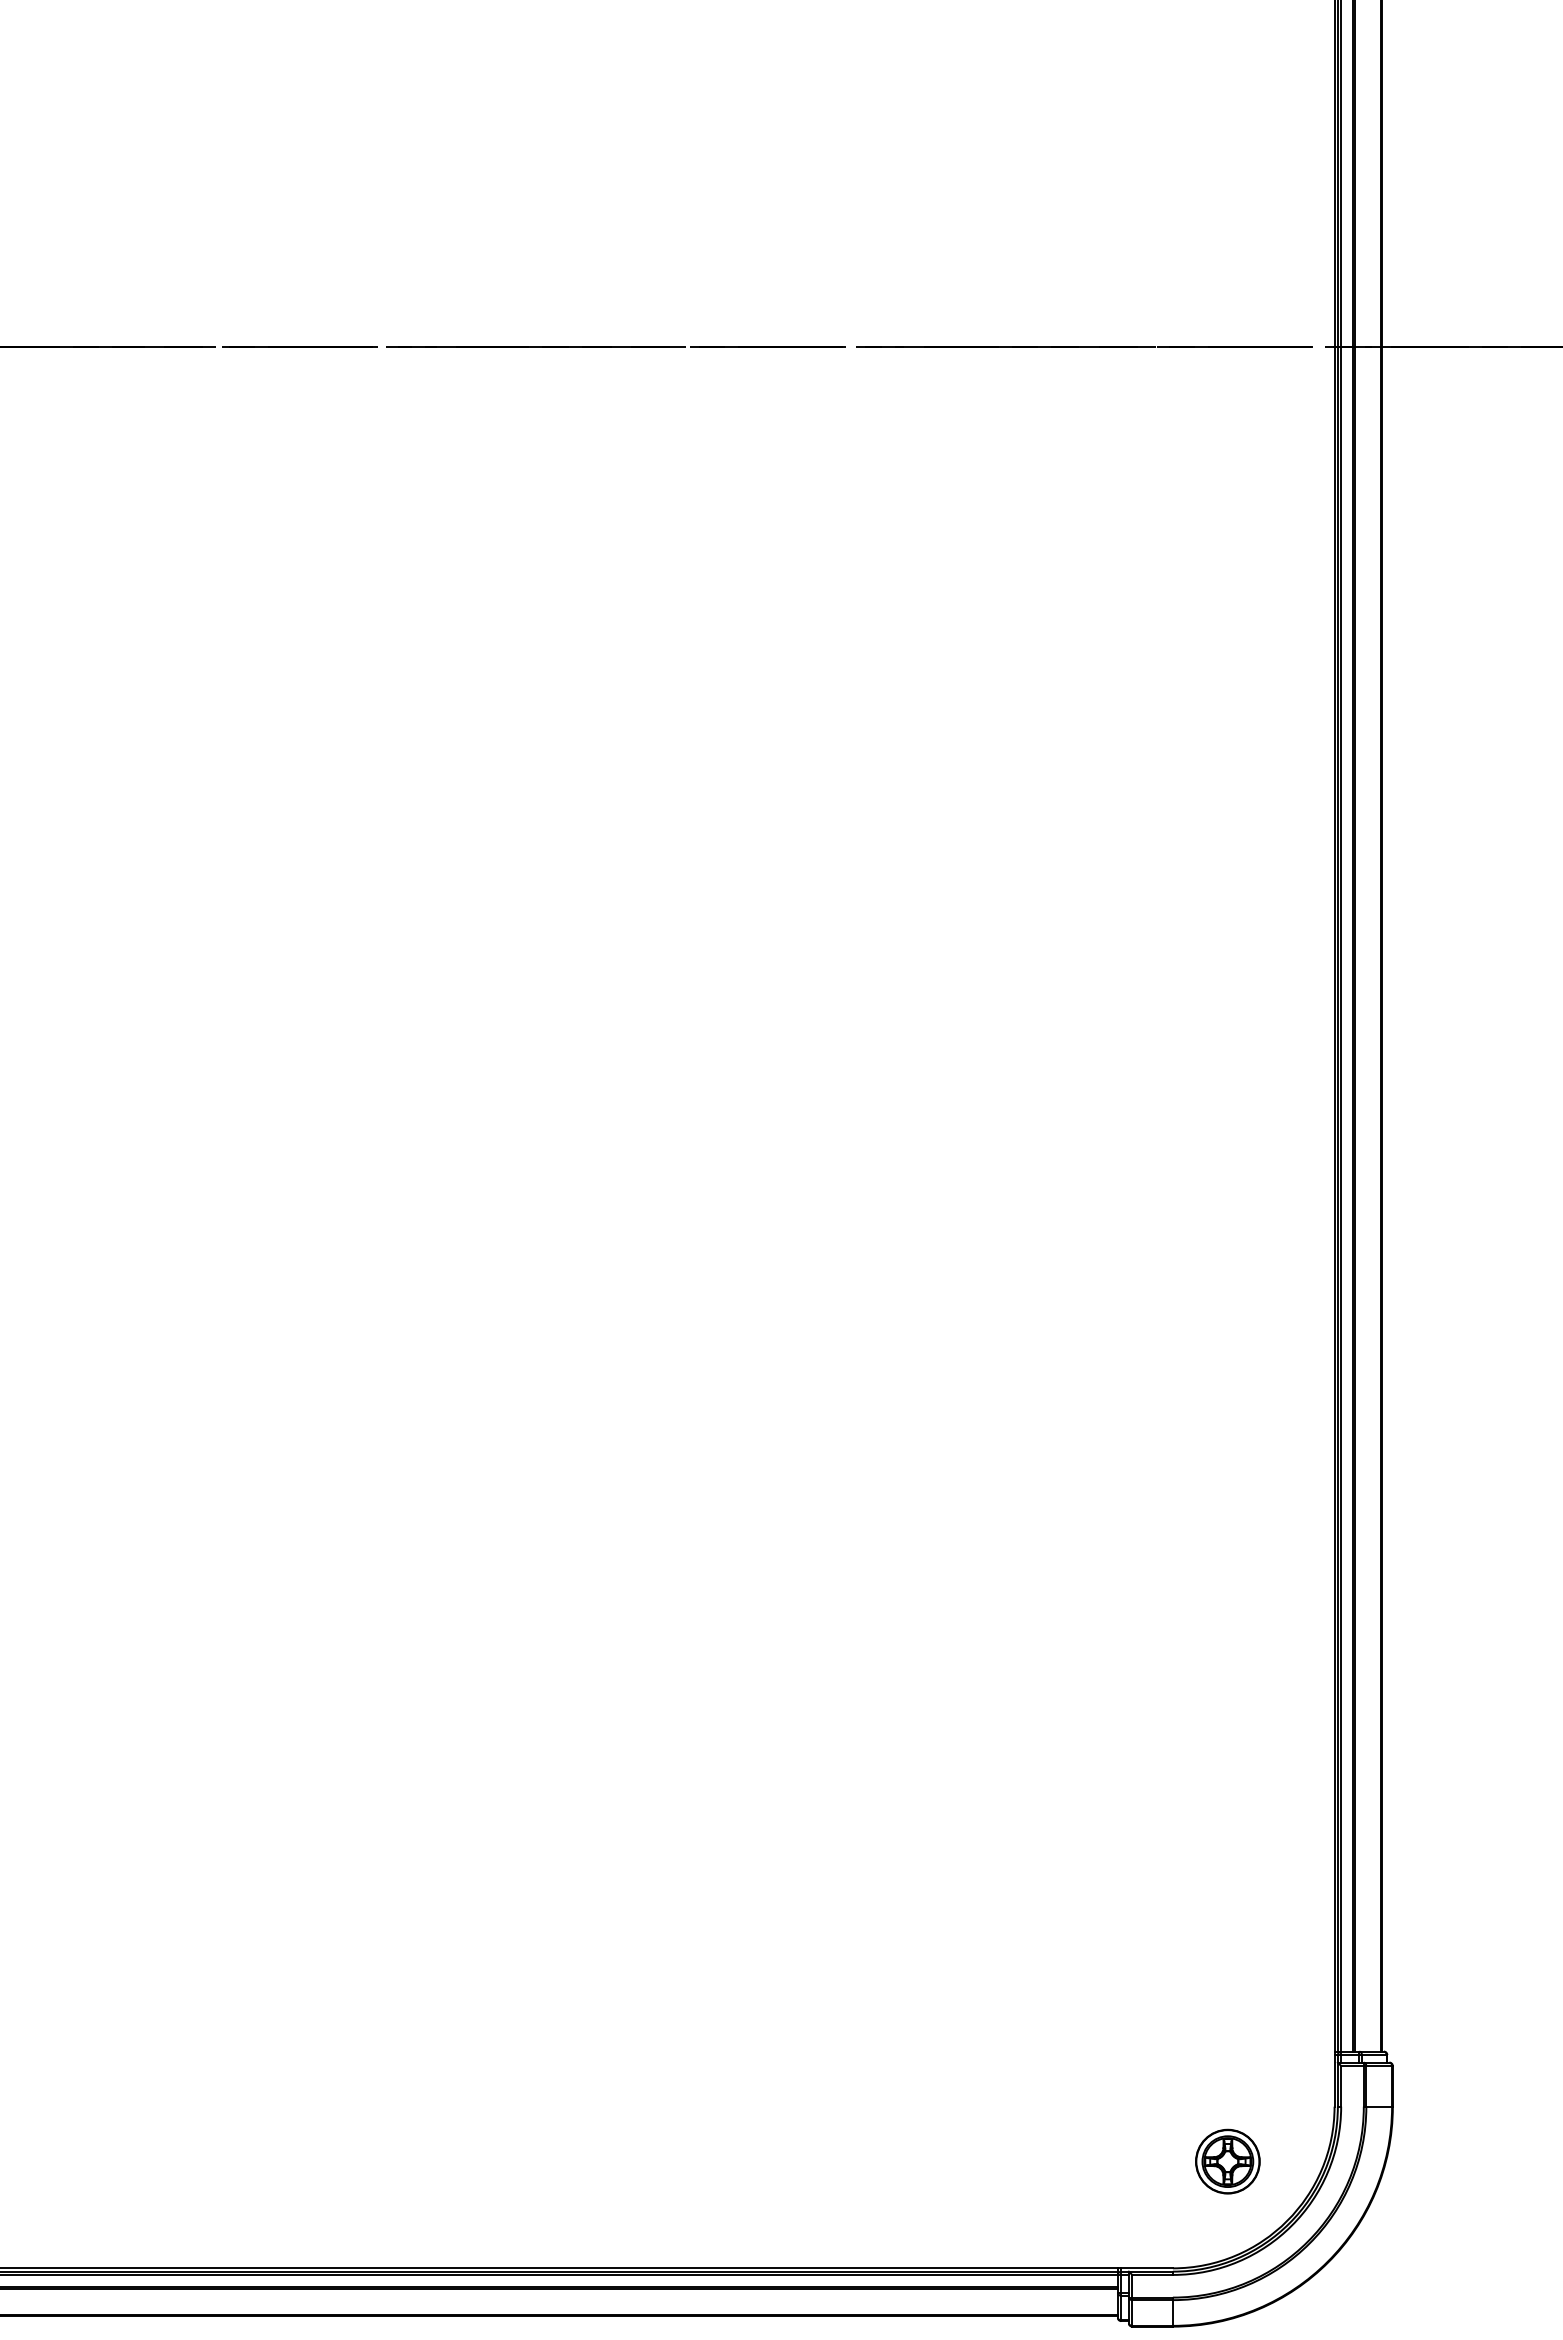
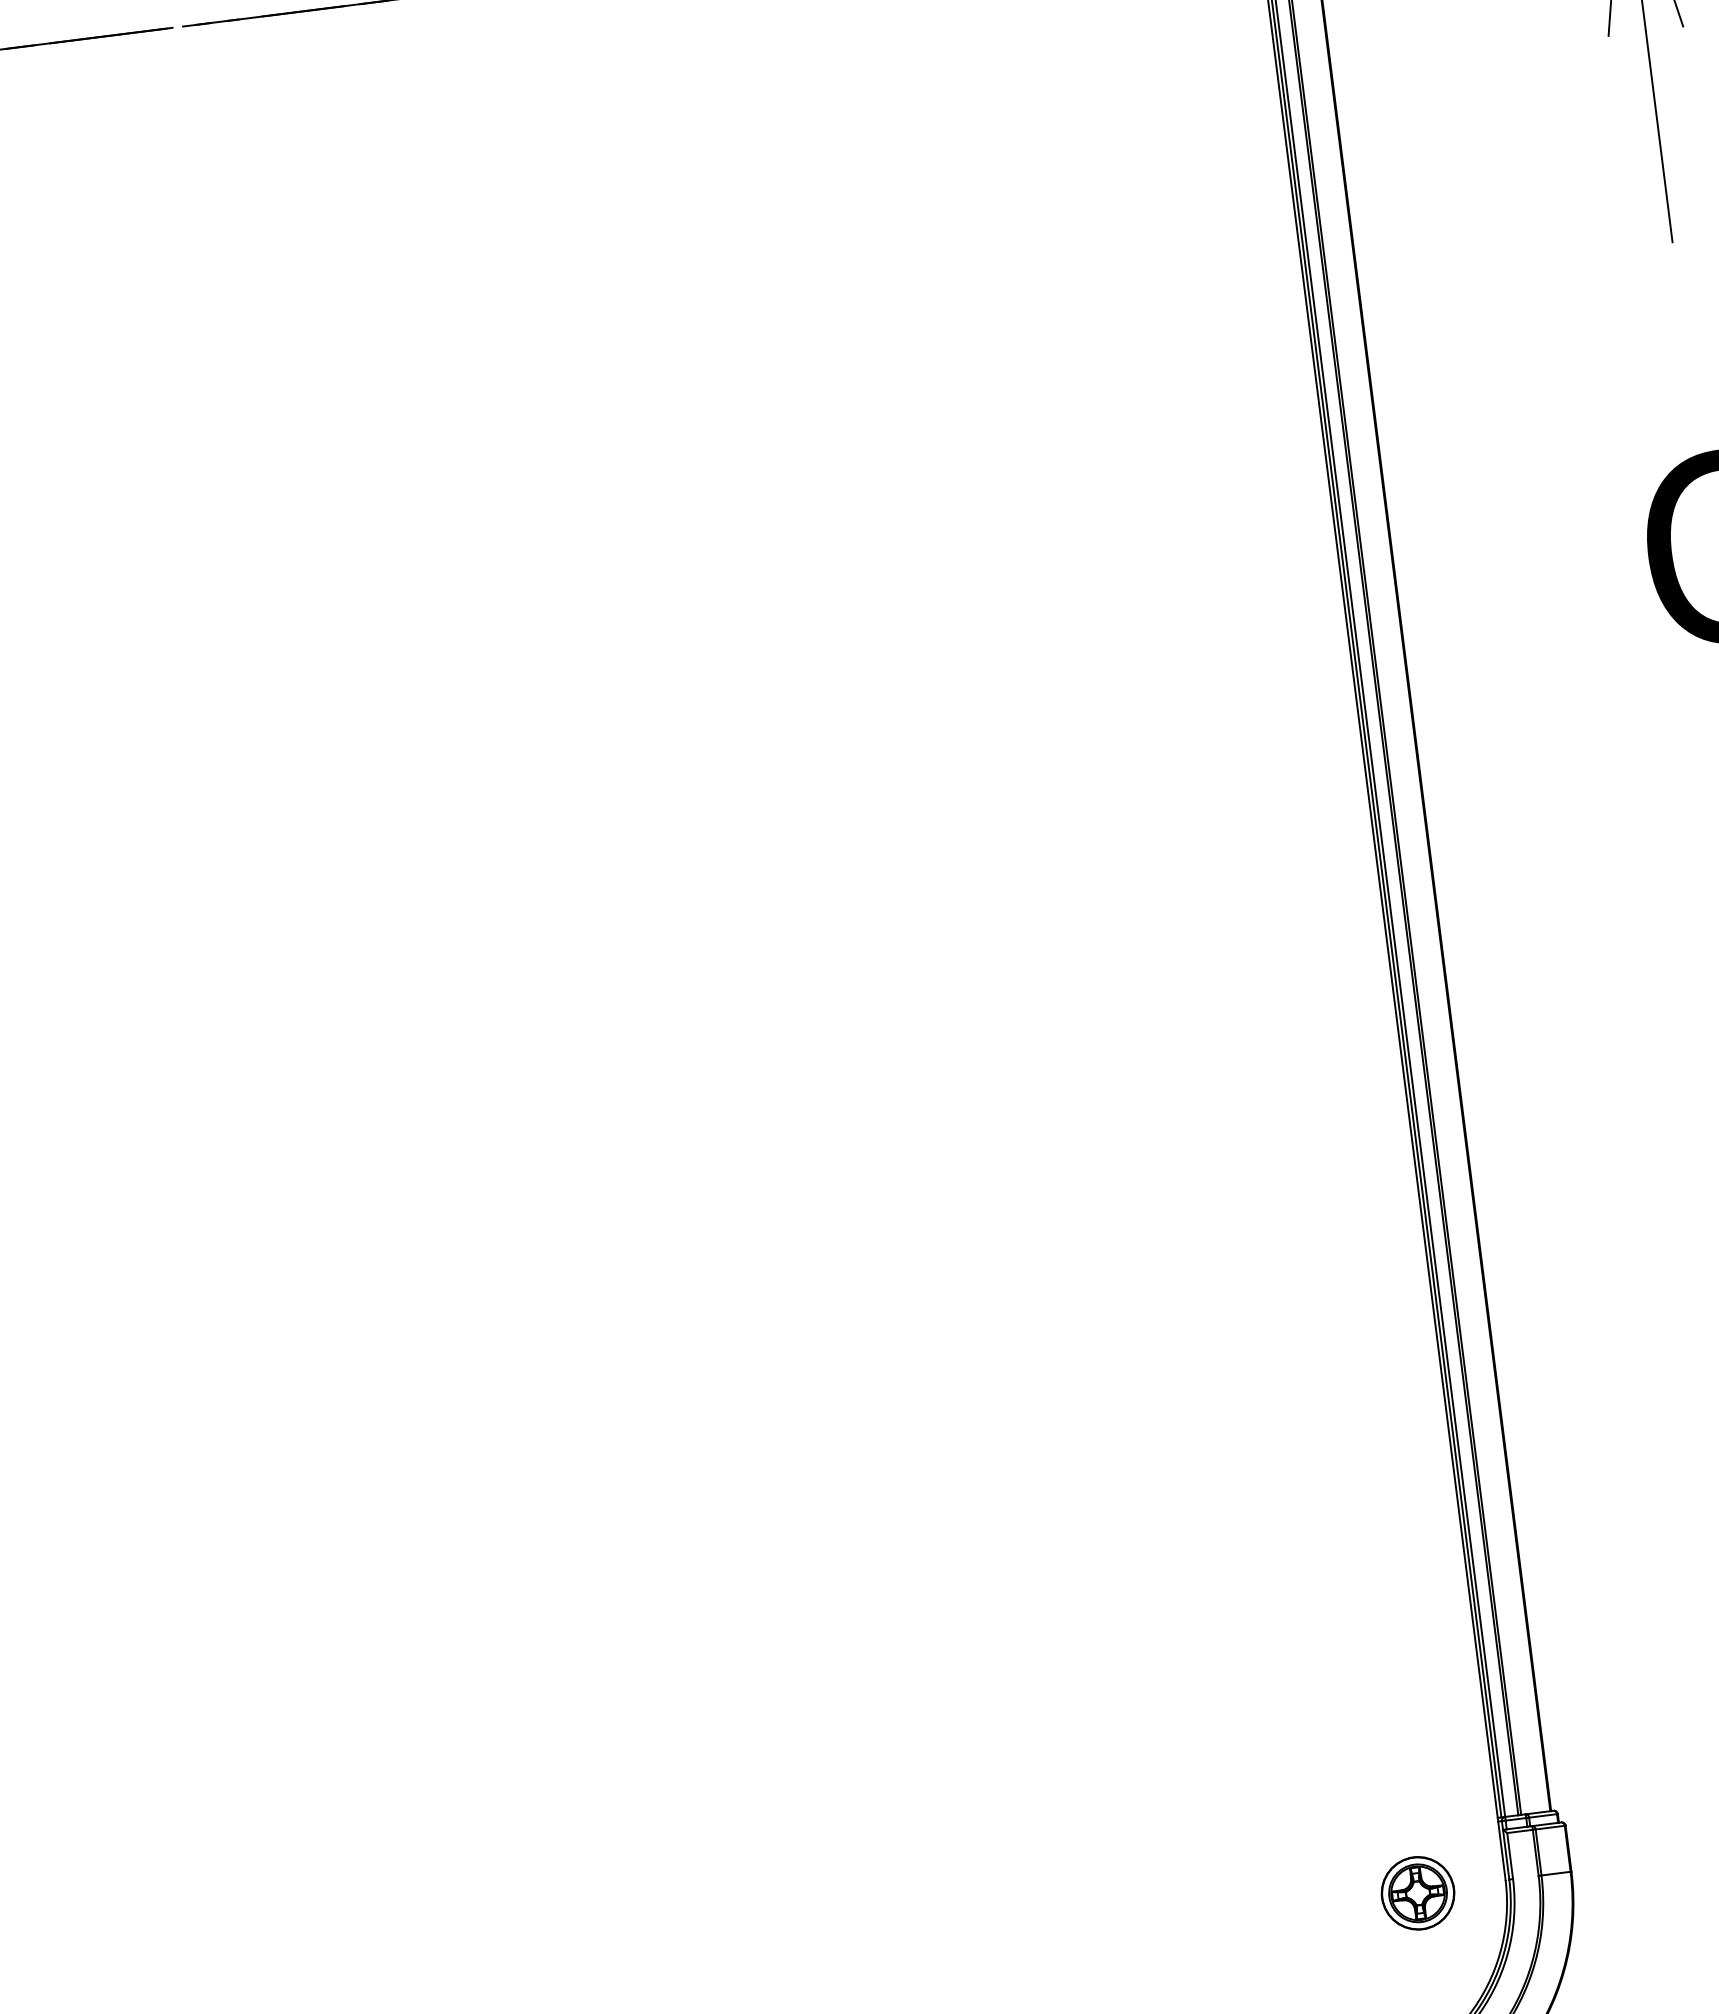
part: (1227, 2161) -> (1417, 1893), moved

